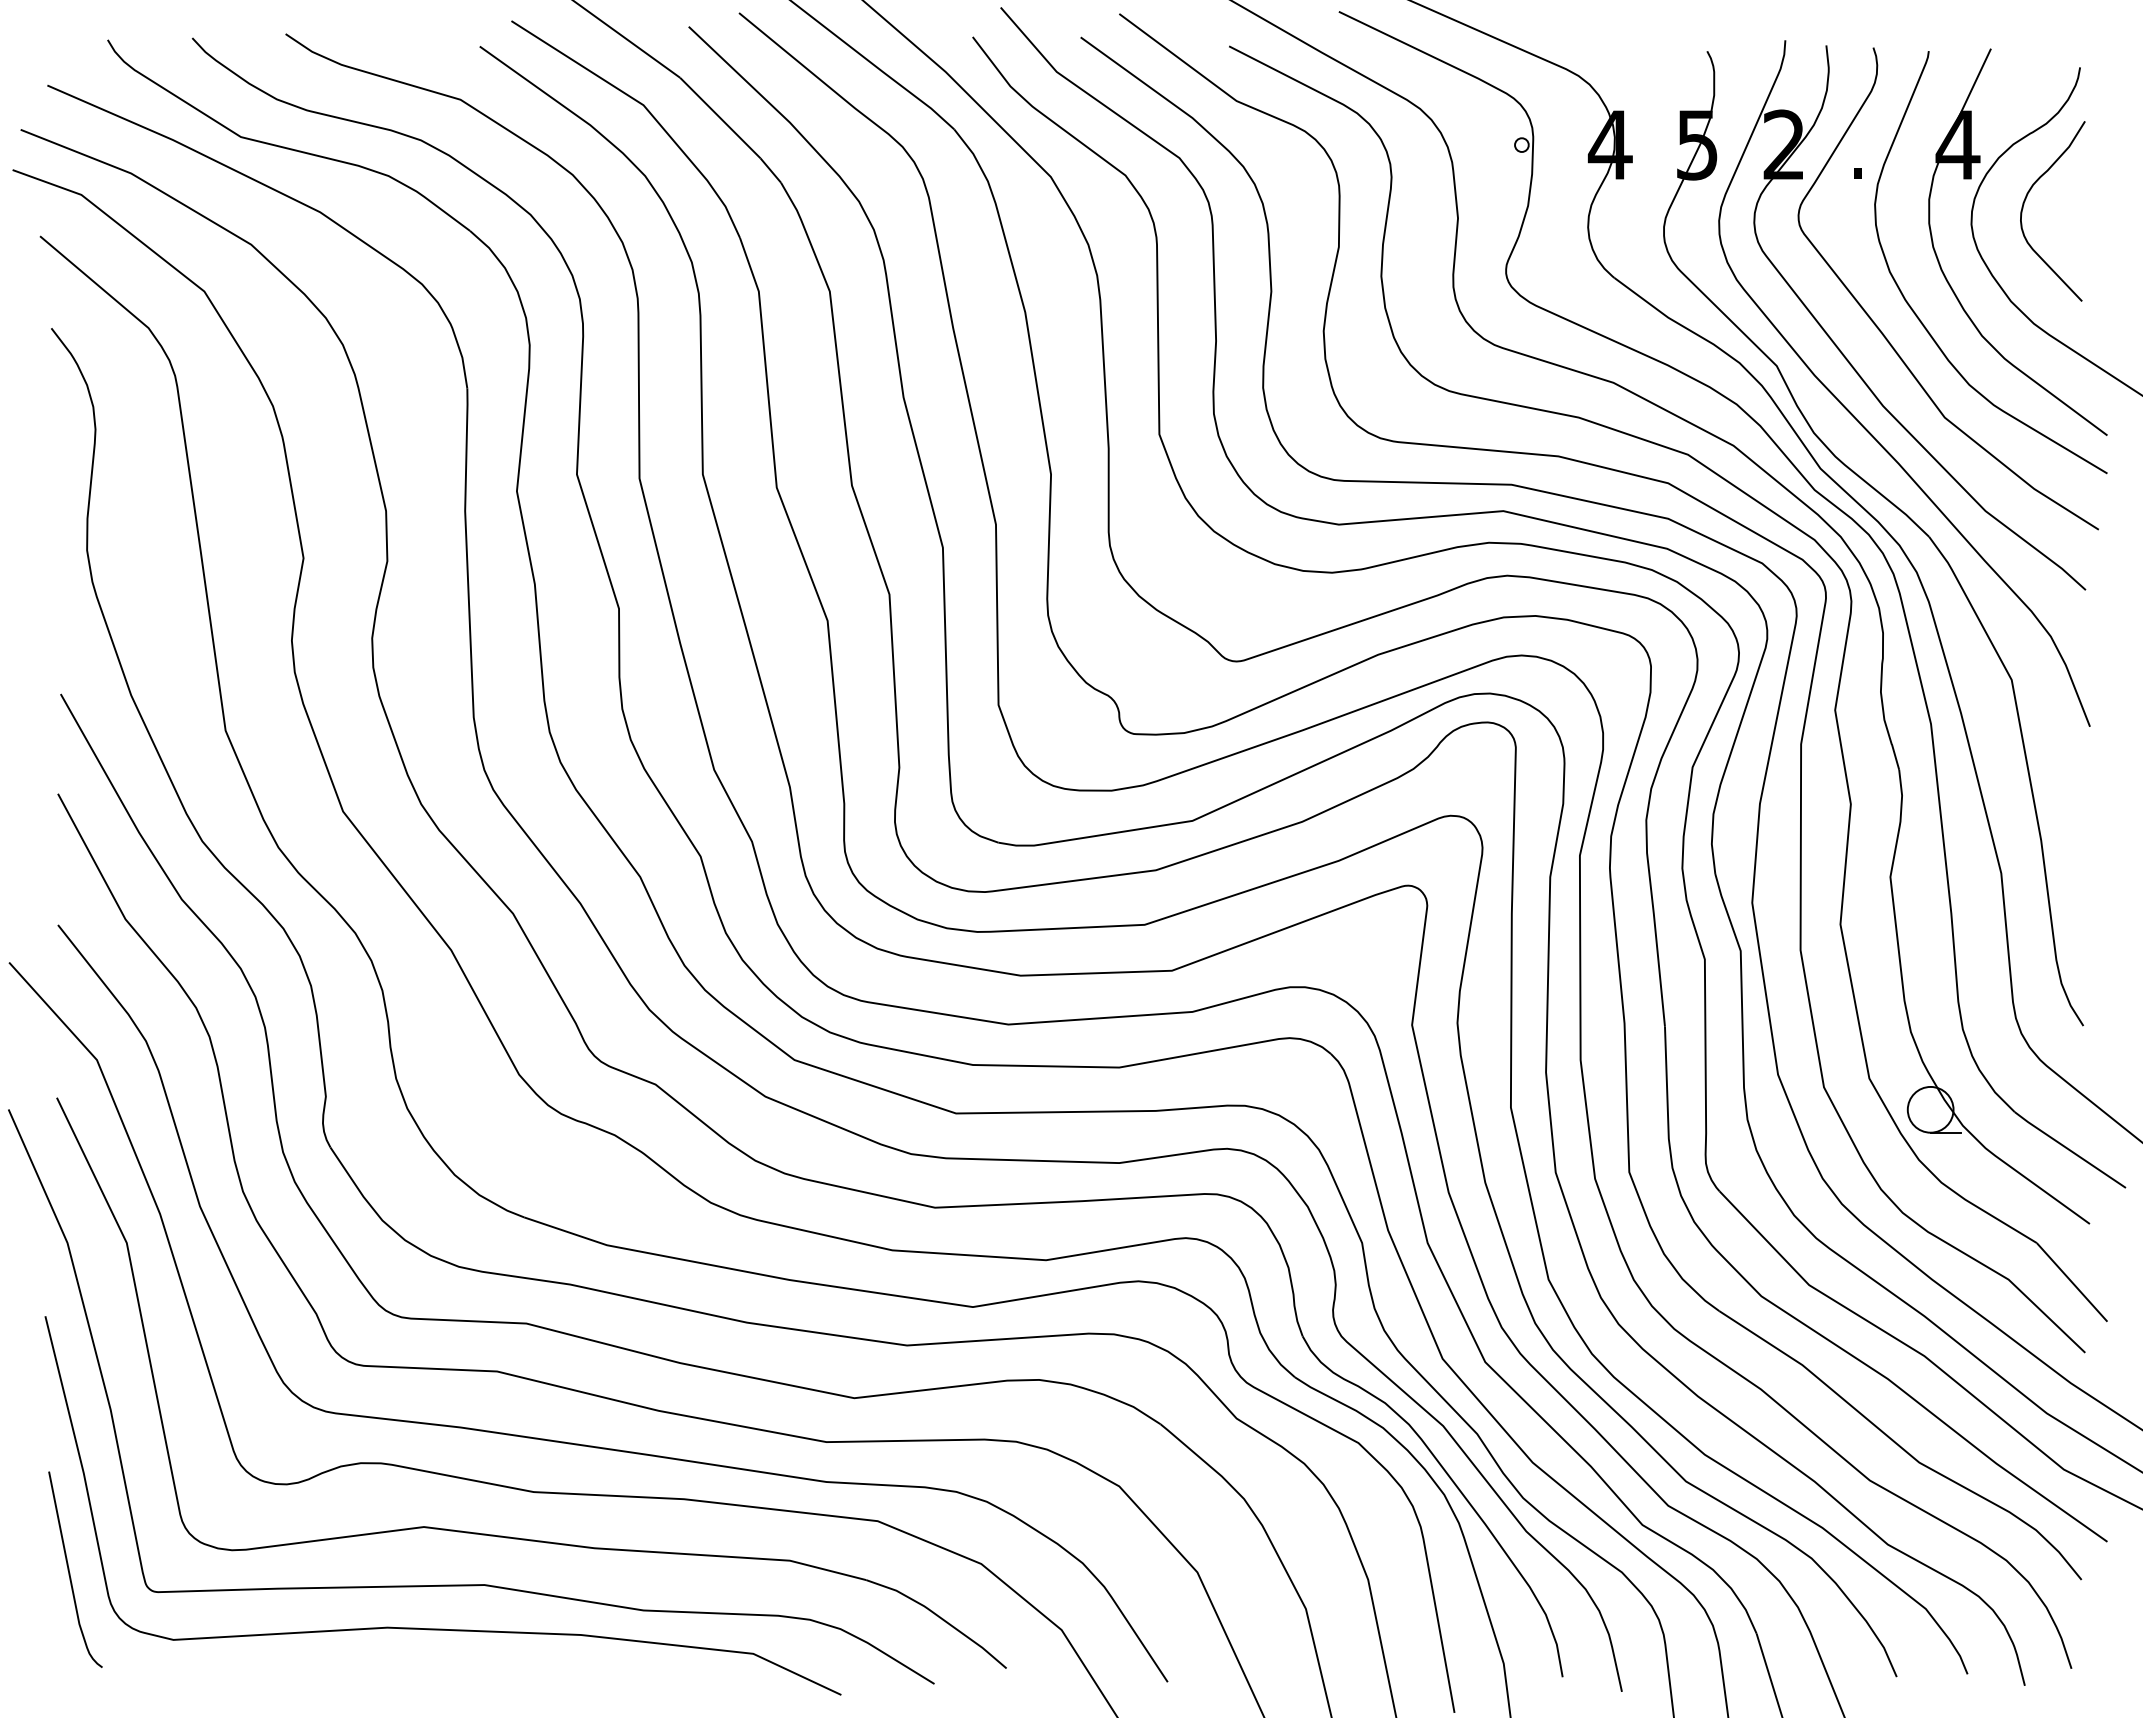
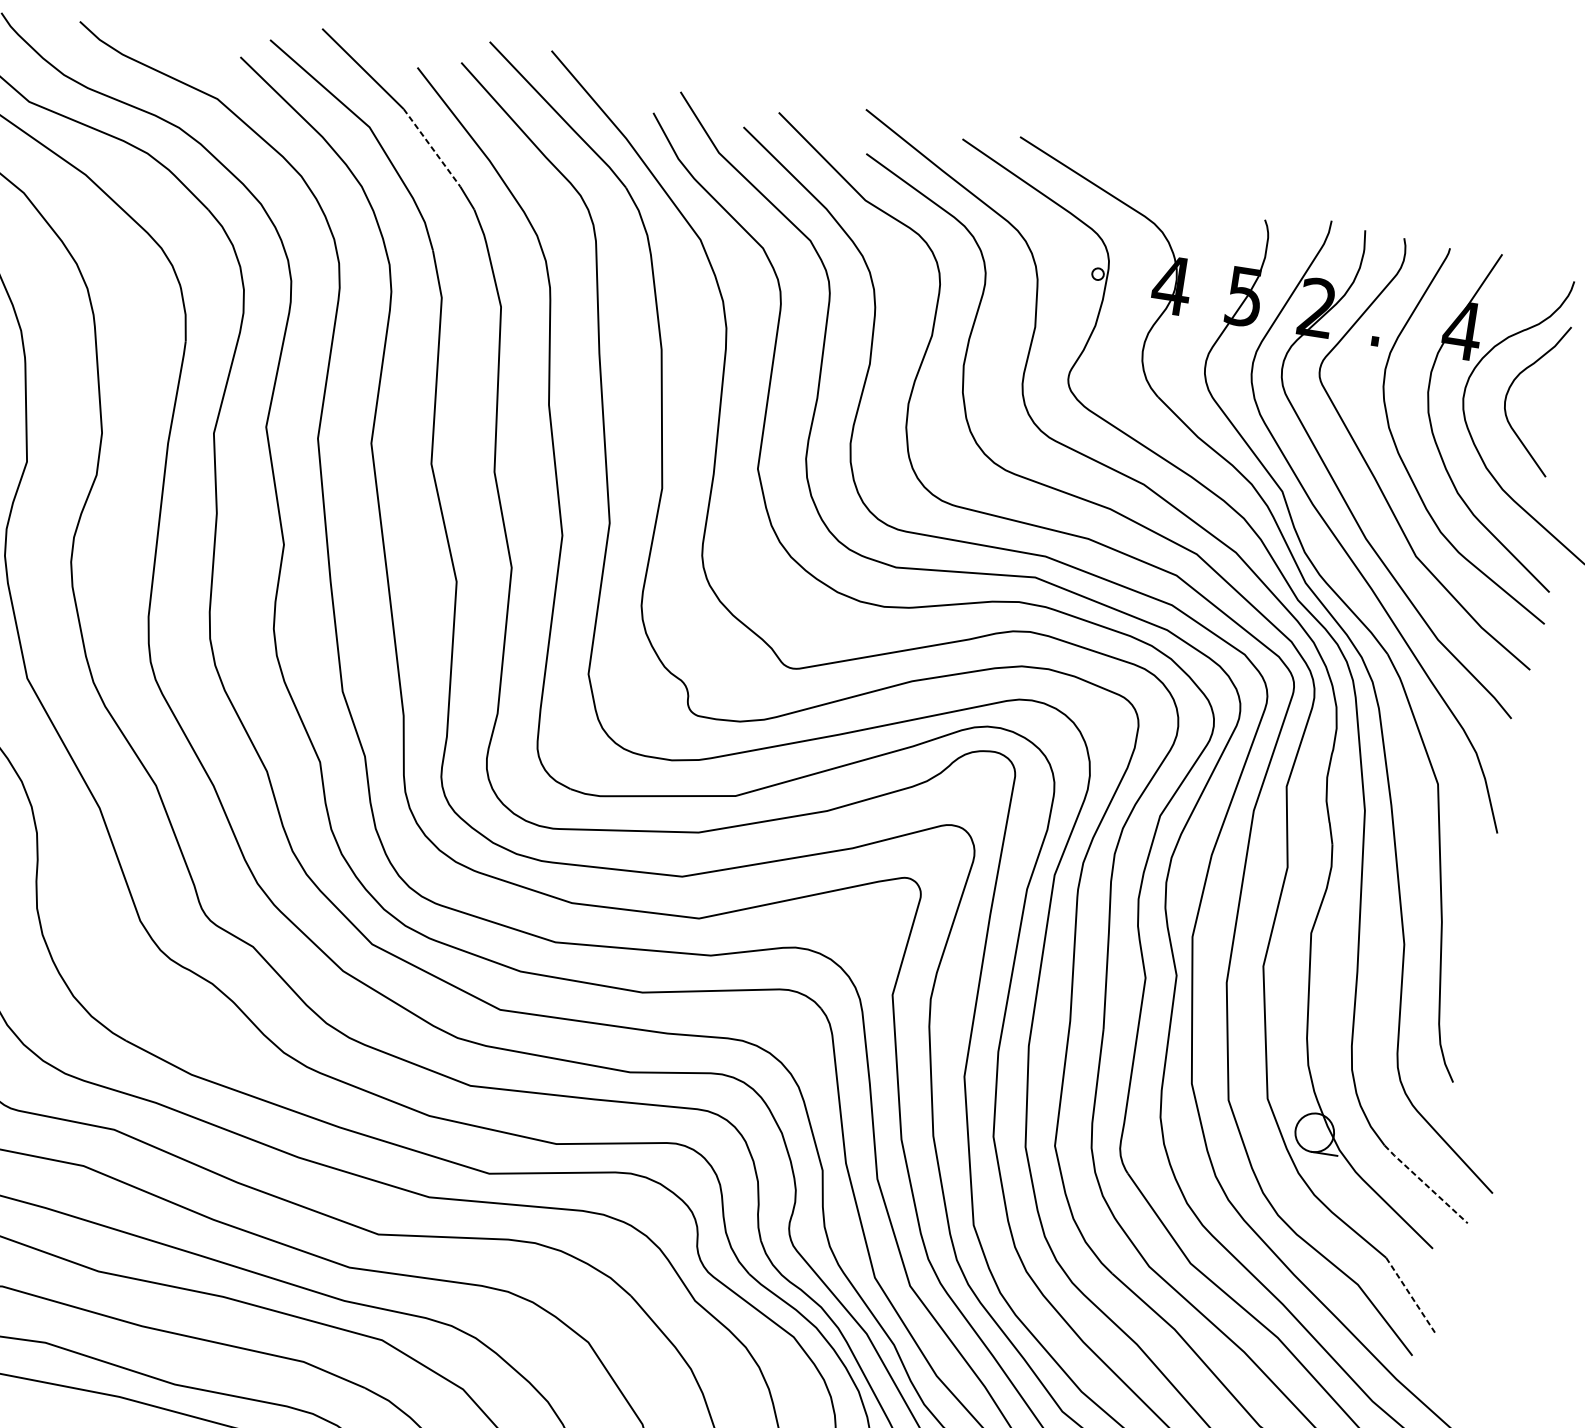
line: (720, 118) -> (432, 148), solid -> dashed
line: (2069, 1150) -> (1425, 1184), solid -> dashed
line: (2072, 1282) -> (1410, 1295), solid -> dashed

